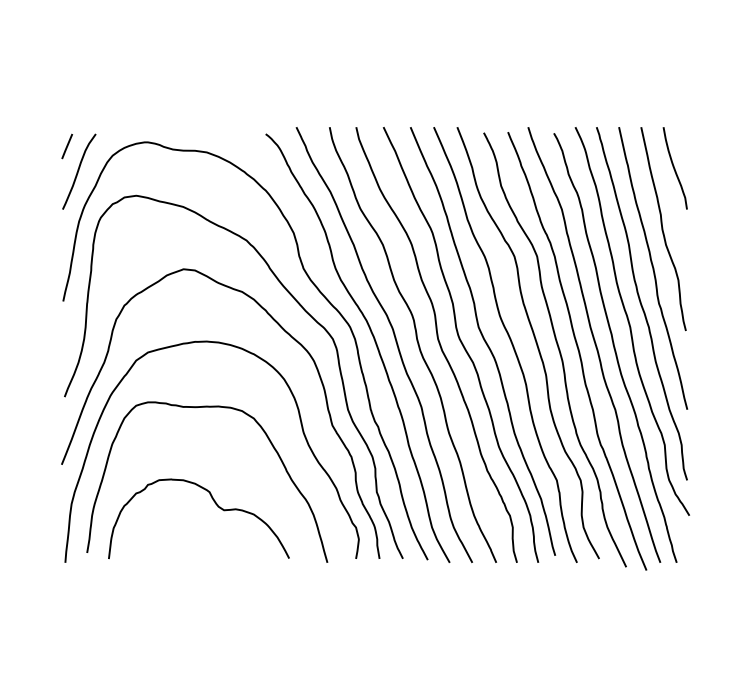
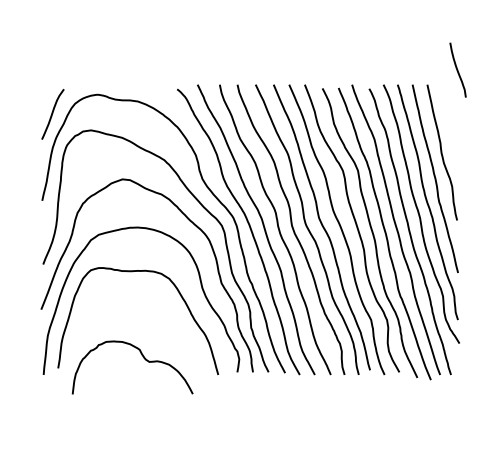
line: (66, 146) -> (44, 97), removed
curve: (674, 167) -> (457, 69), moved
curve: (215, 505) -> (143, 358), moved

